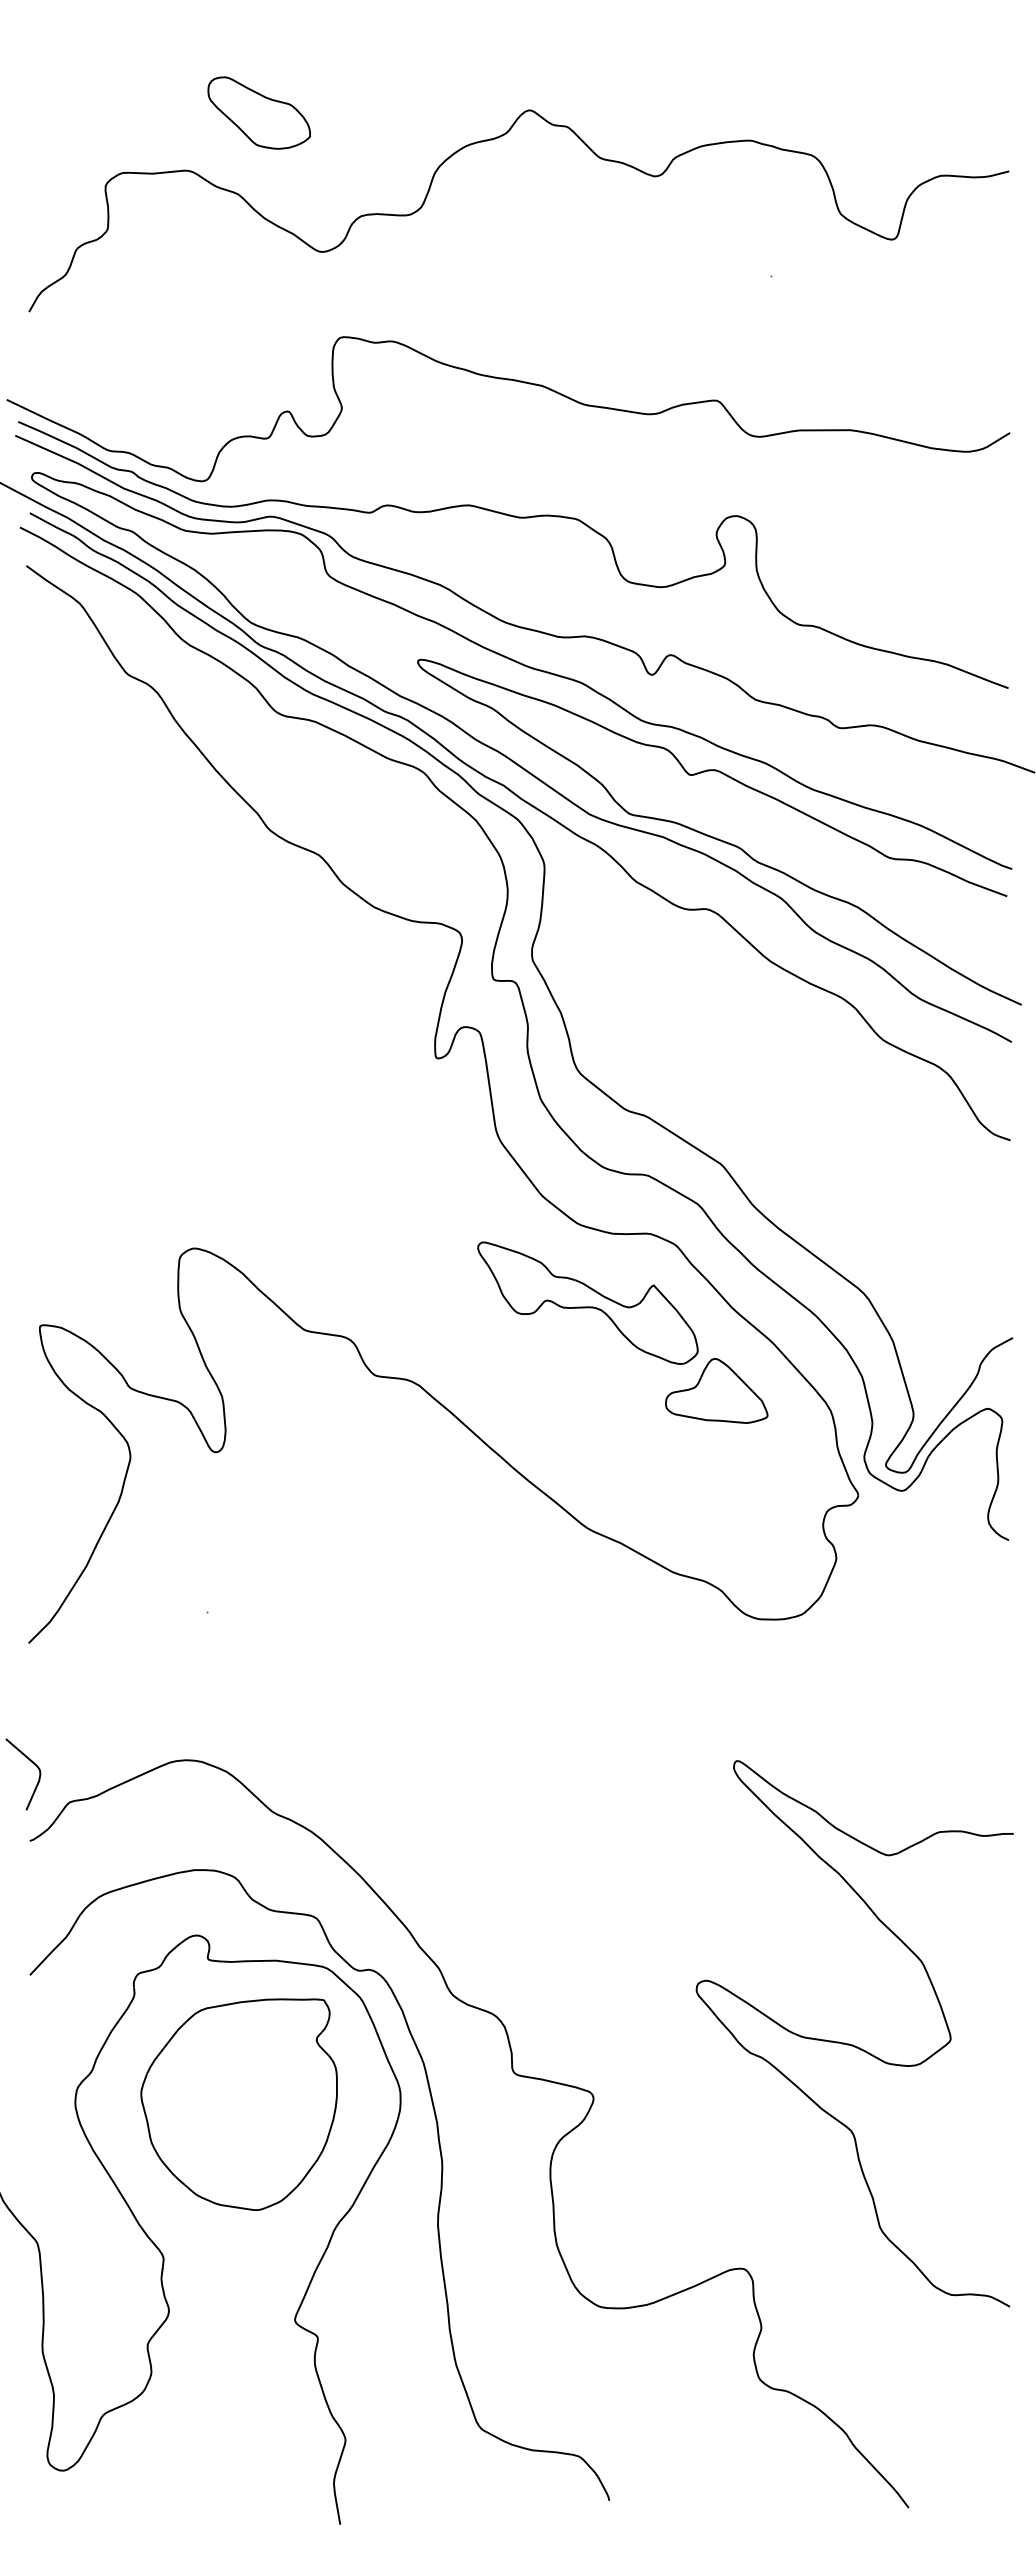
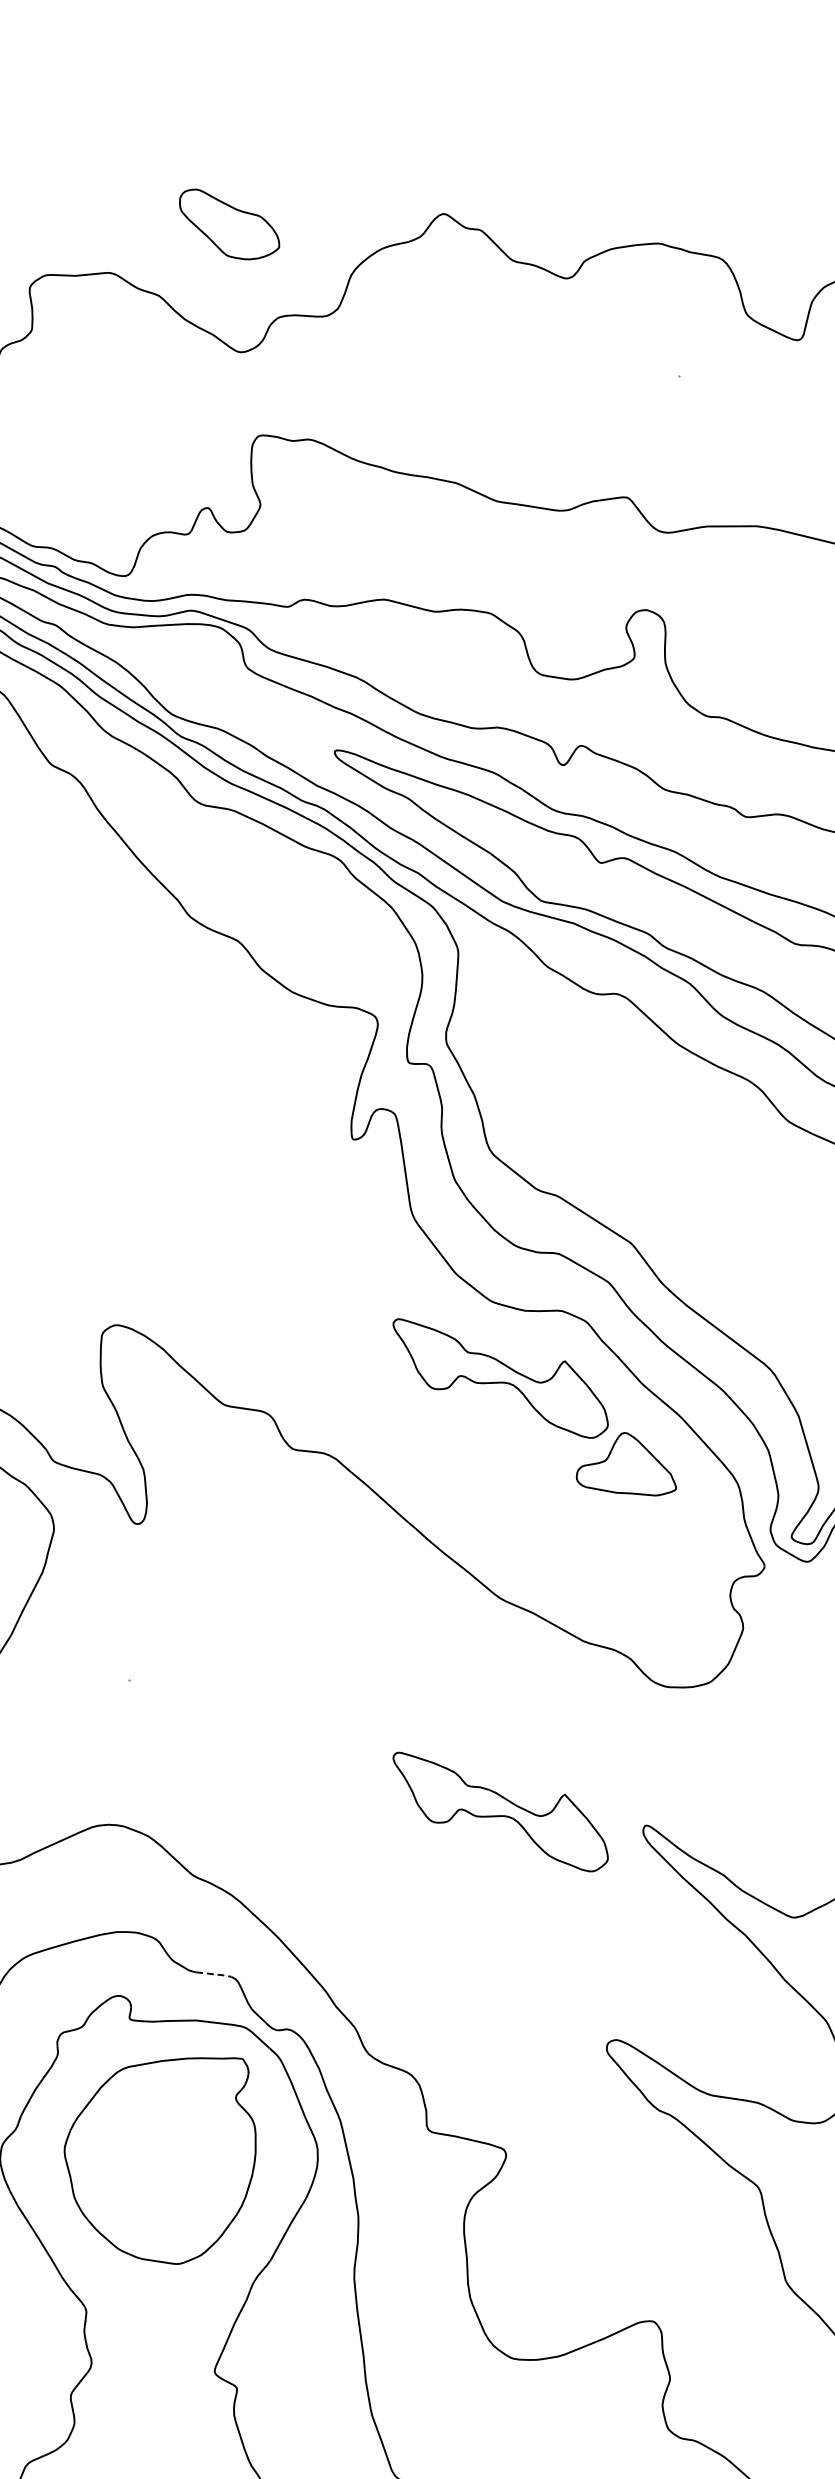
part: (258, 112) -> (228, 223), moved
part: (587, 1746) -> (500, 1811), added
line: (294, 1913) -> (214, 1974), solid -> dashed

